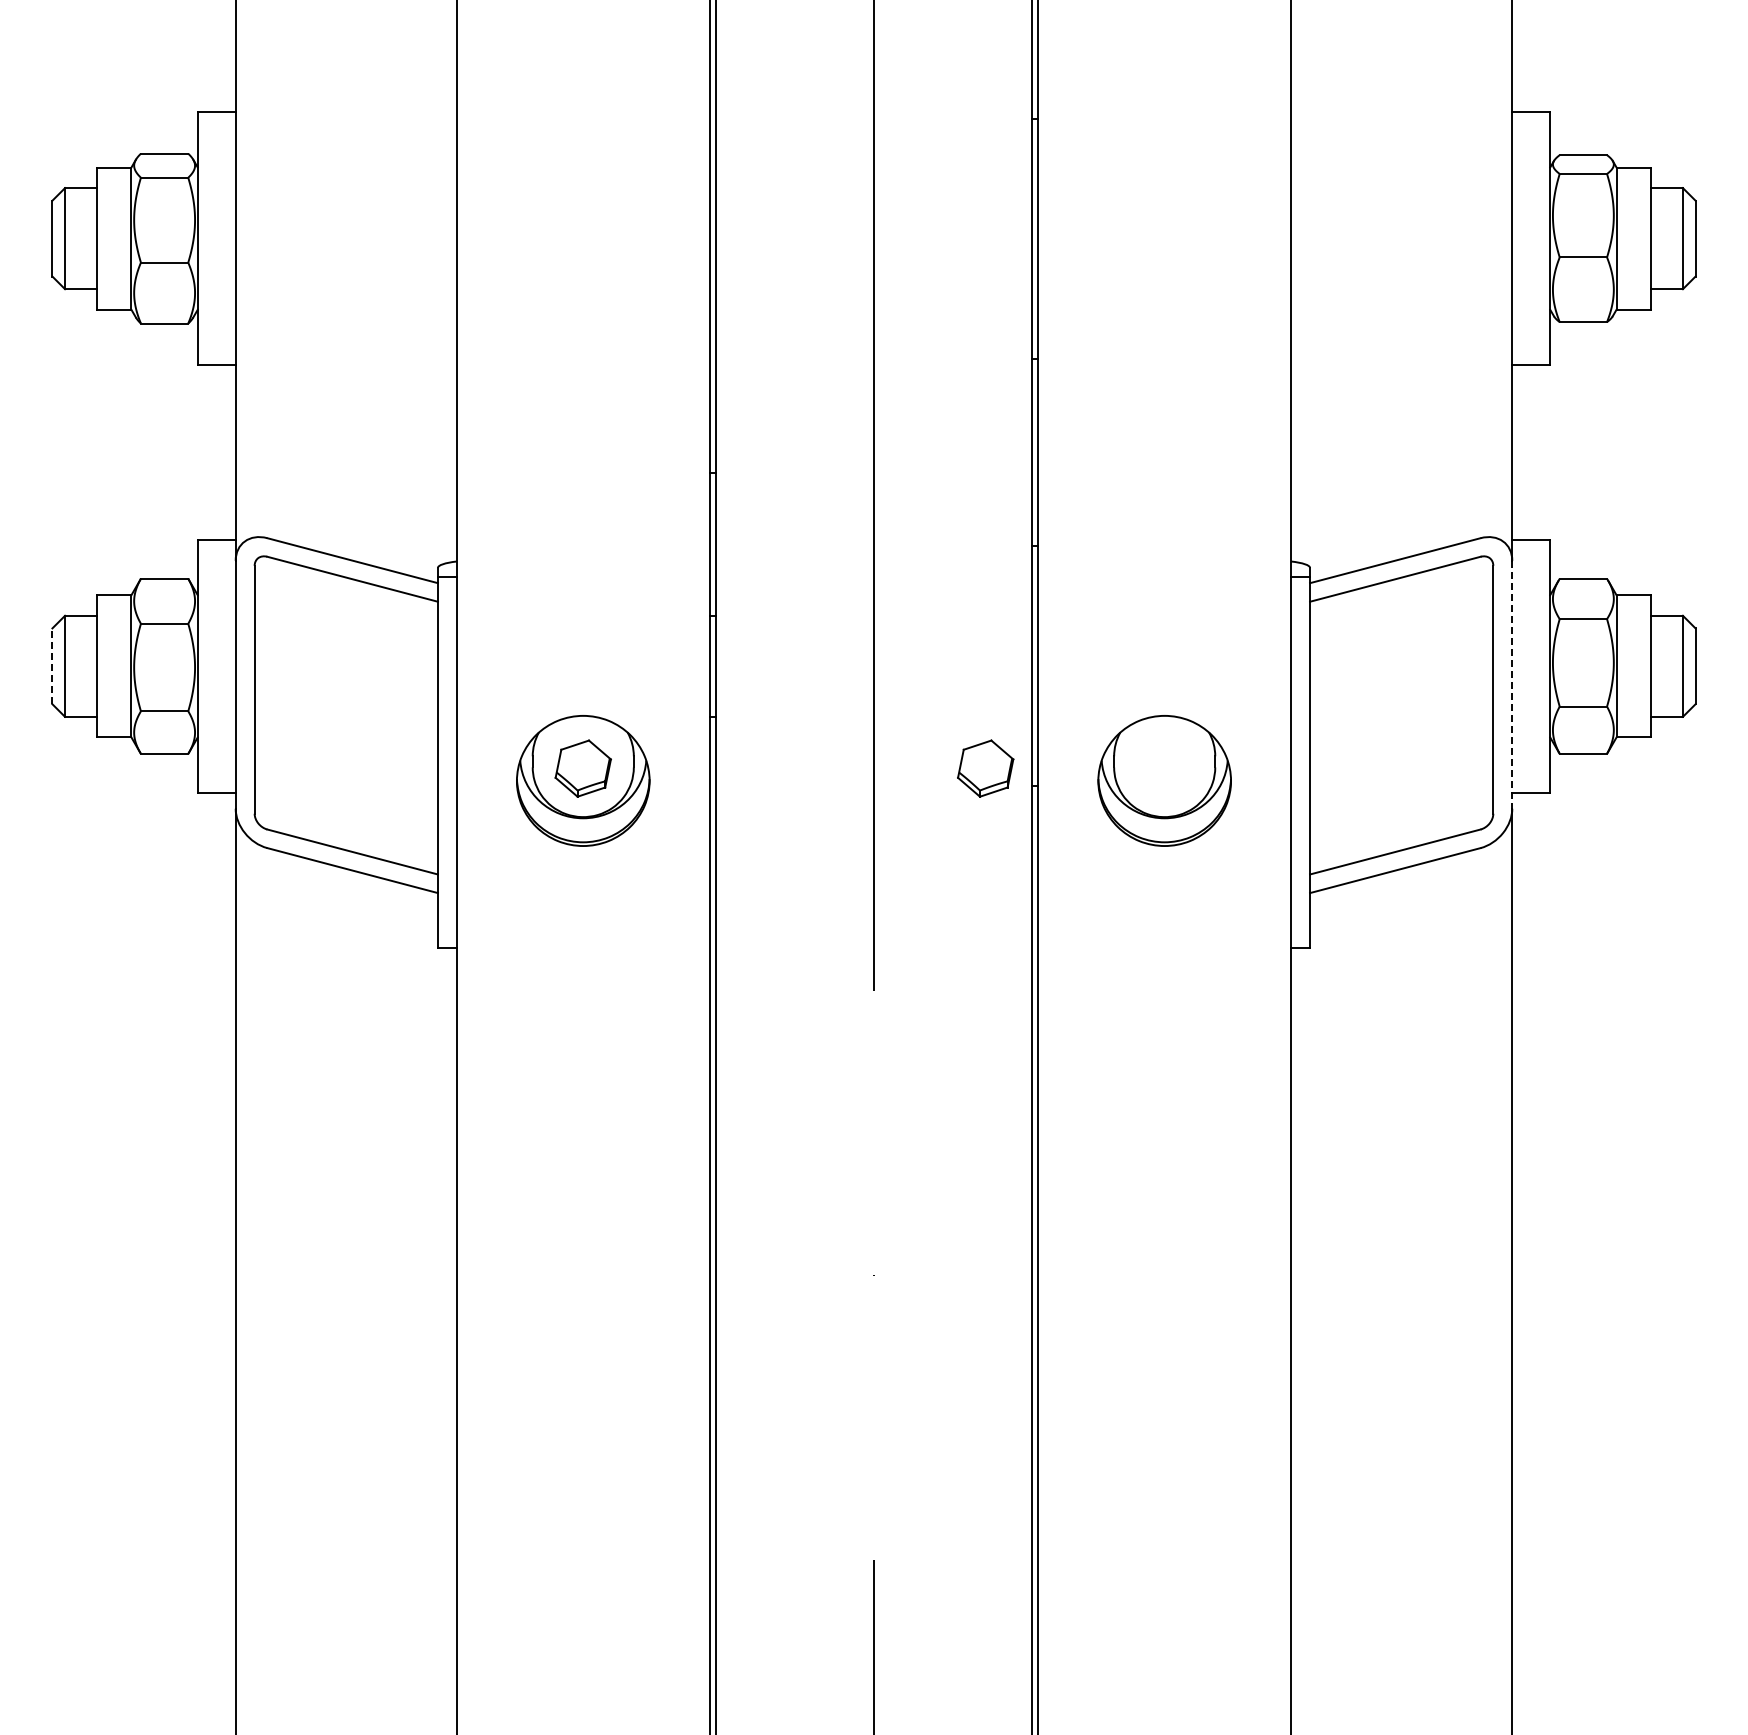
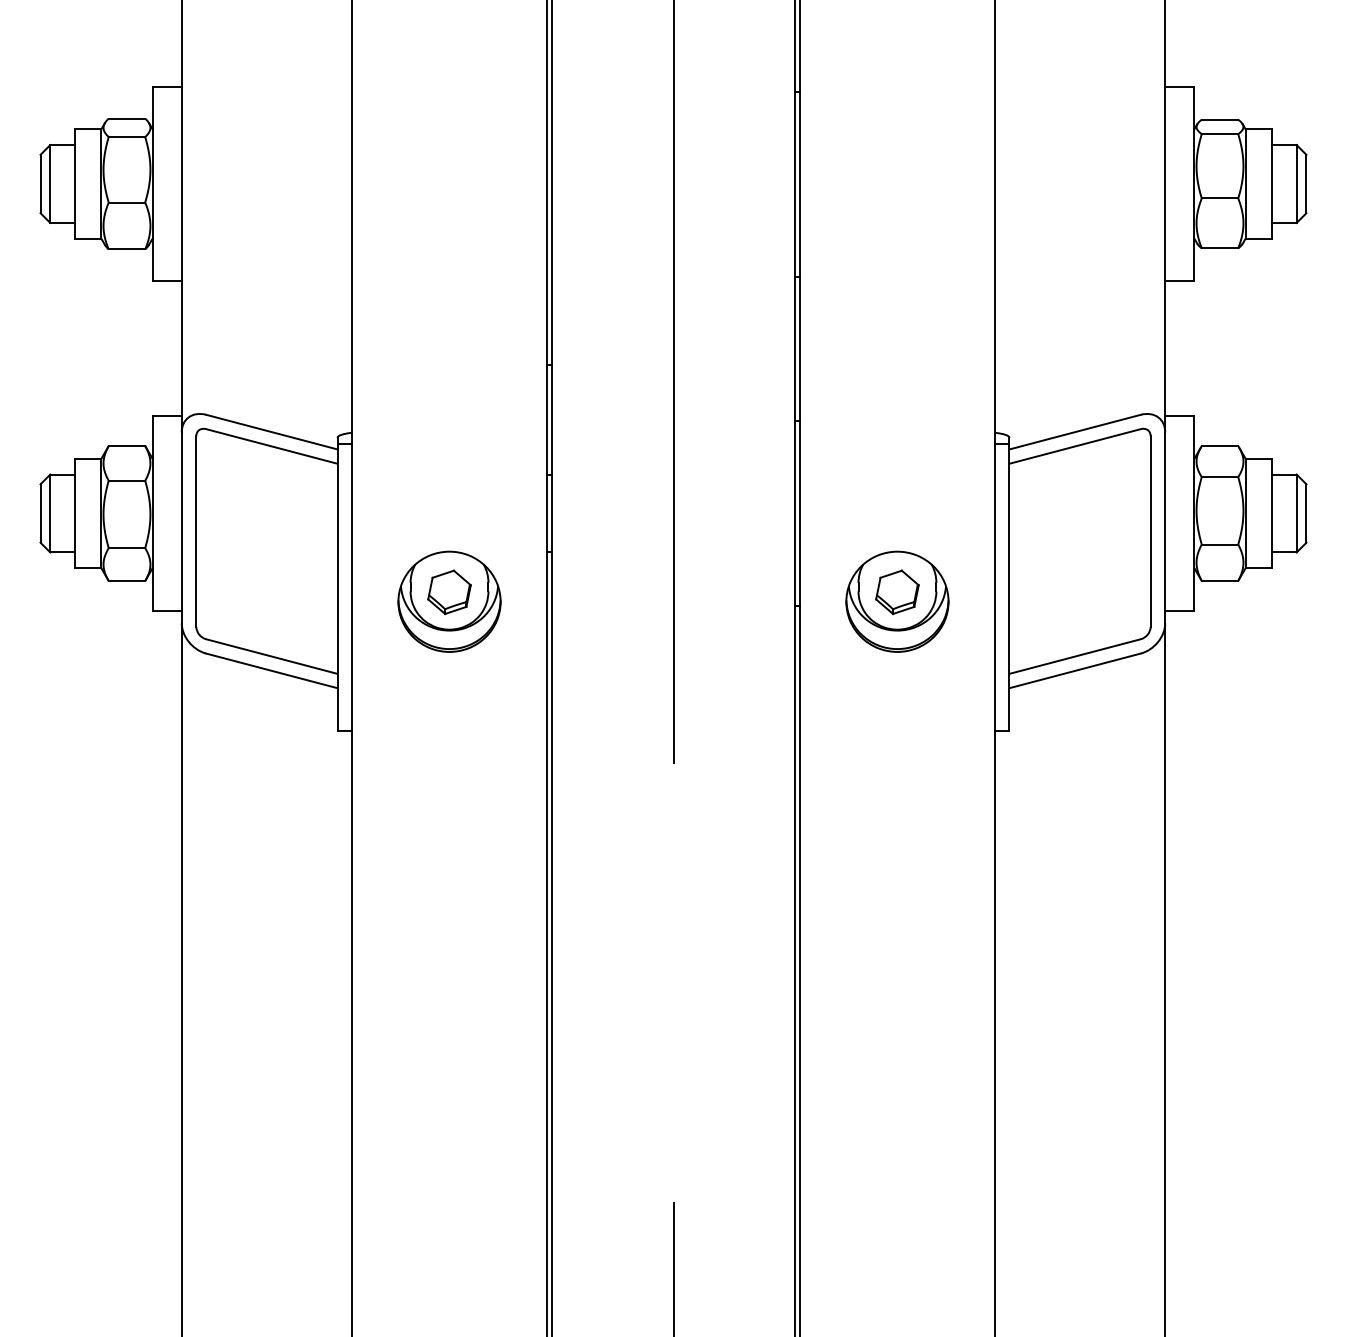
line: (52, 666) -> (40, 513), dashed -> solid
line: (1512, 684) -> (1165, 527), dashed -> solid
part: (985, 768) -> (897, 592), moved

